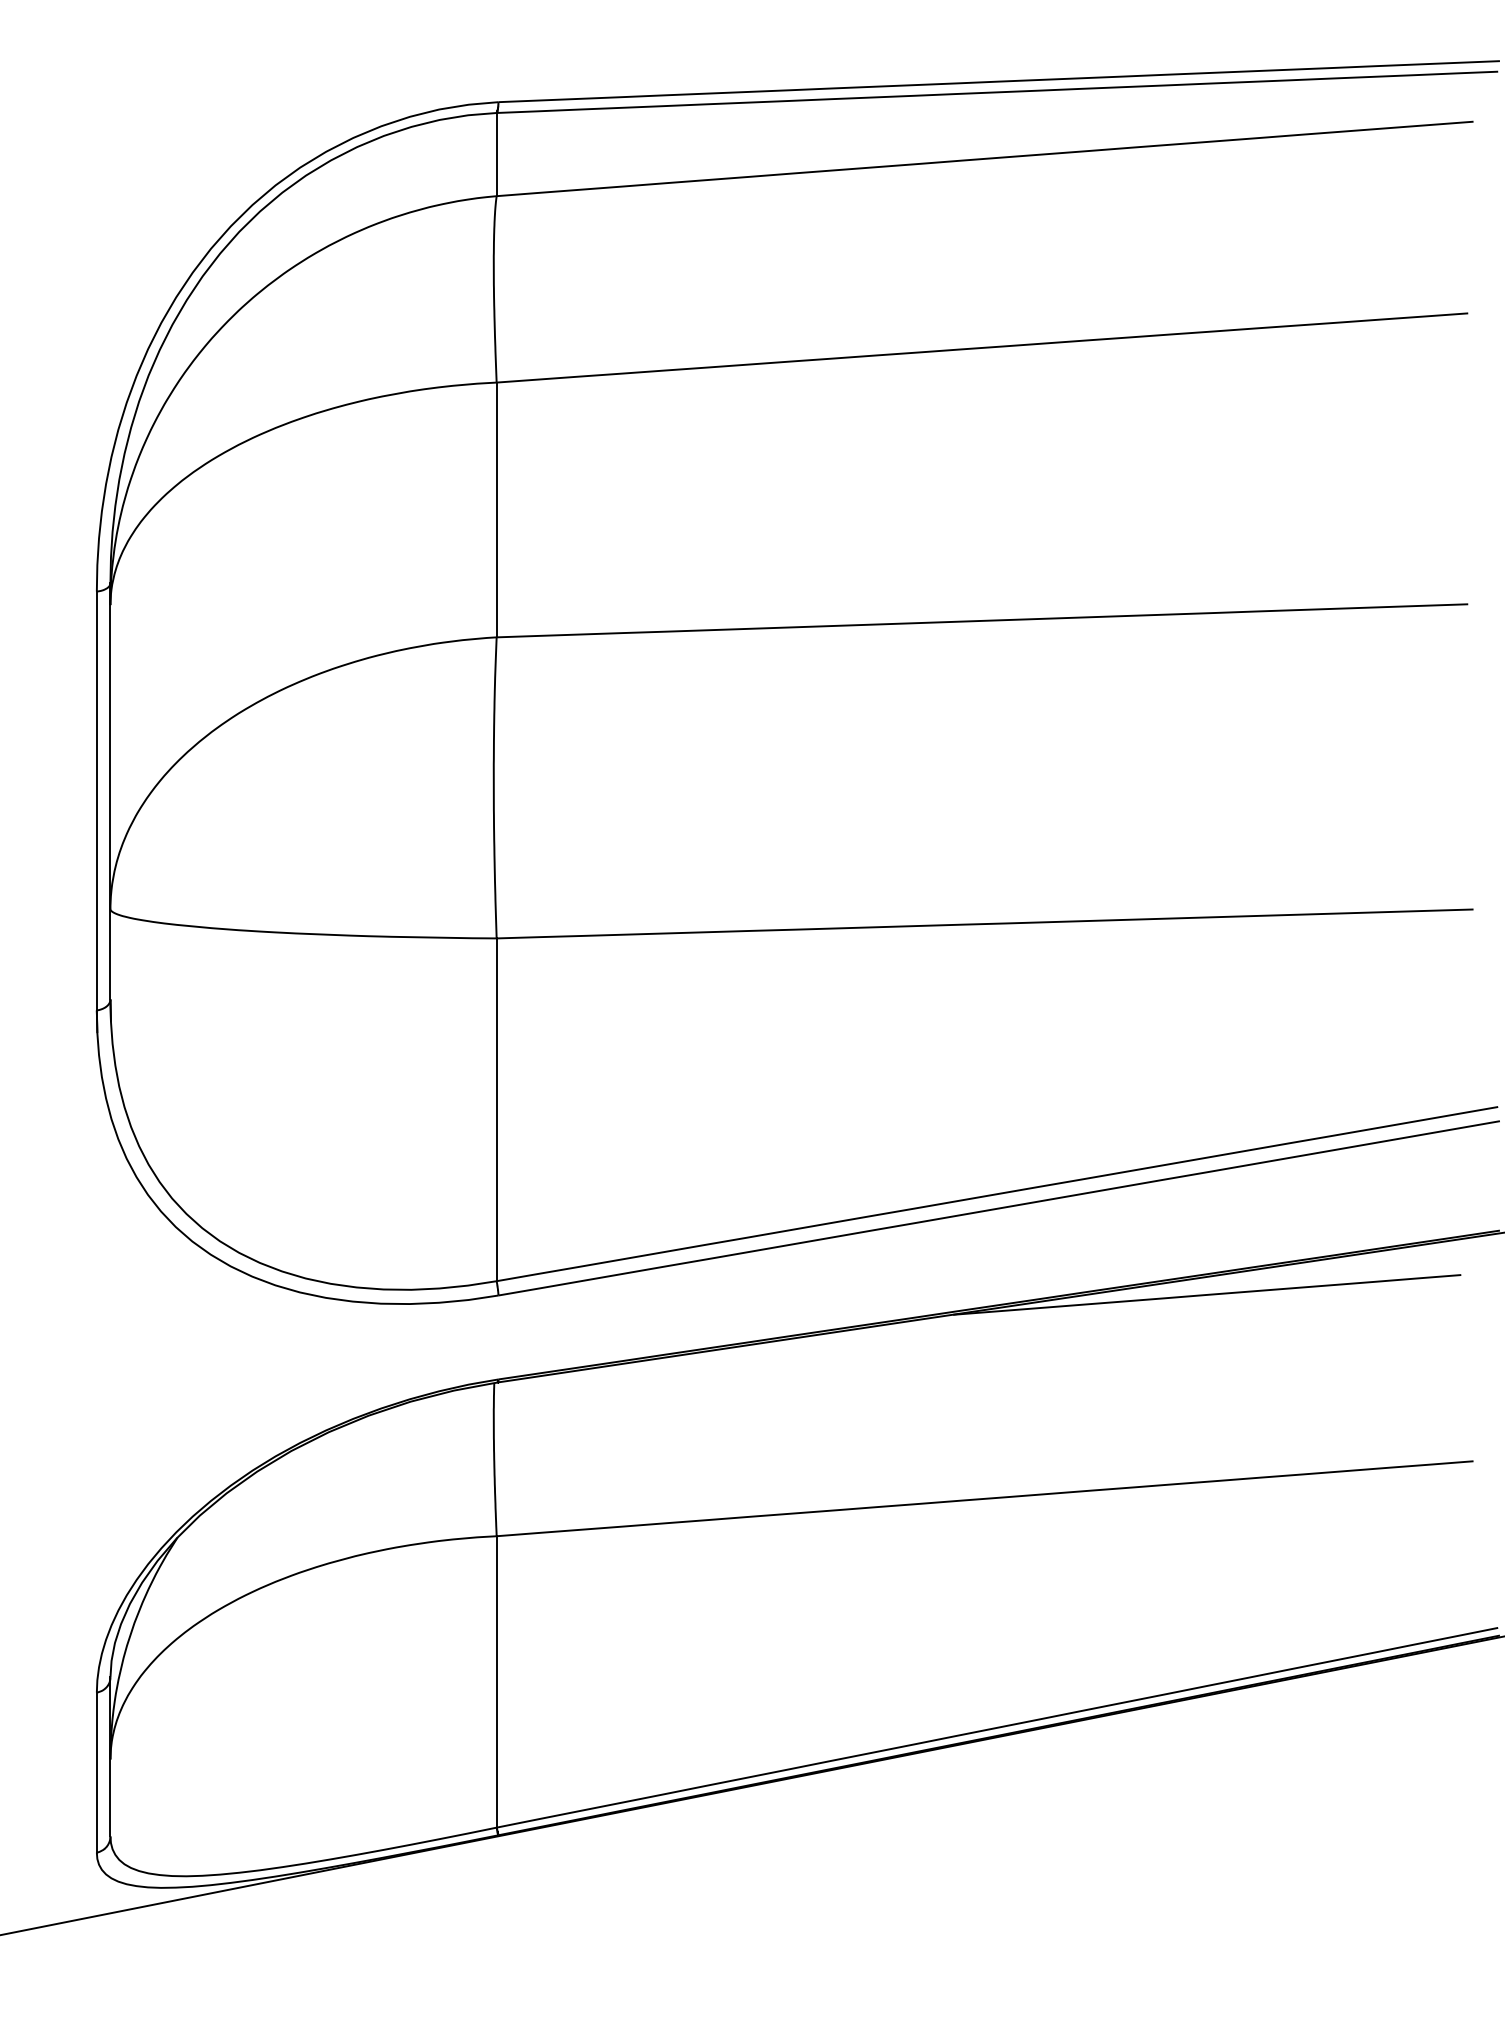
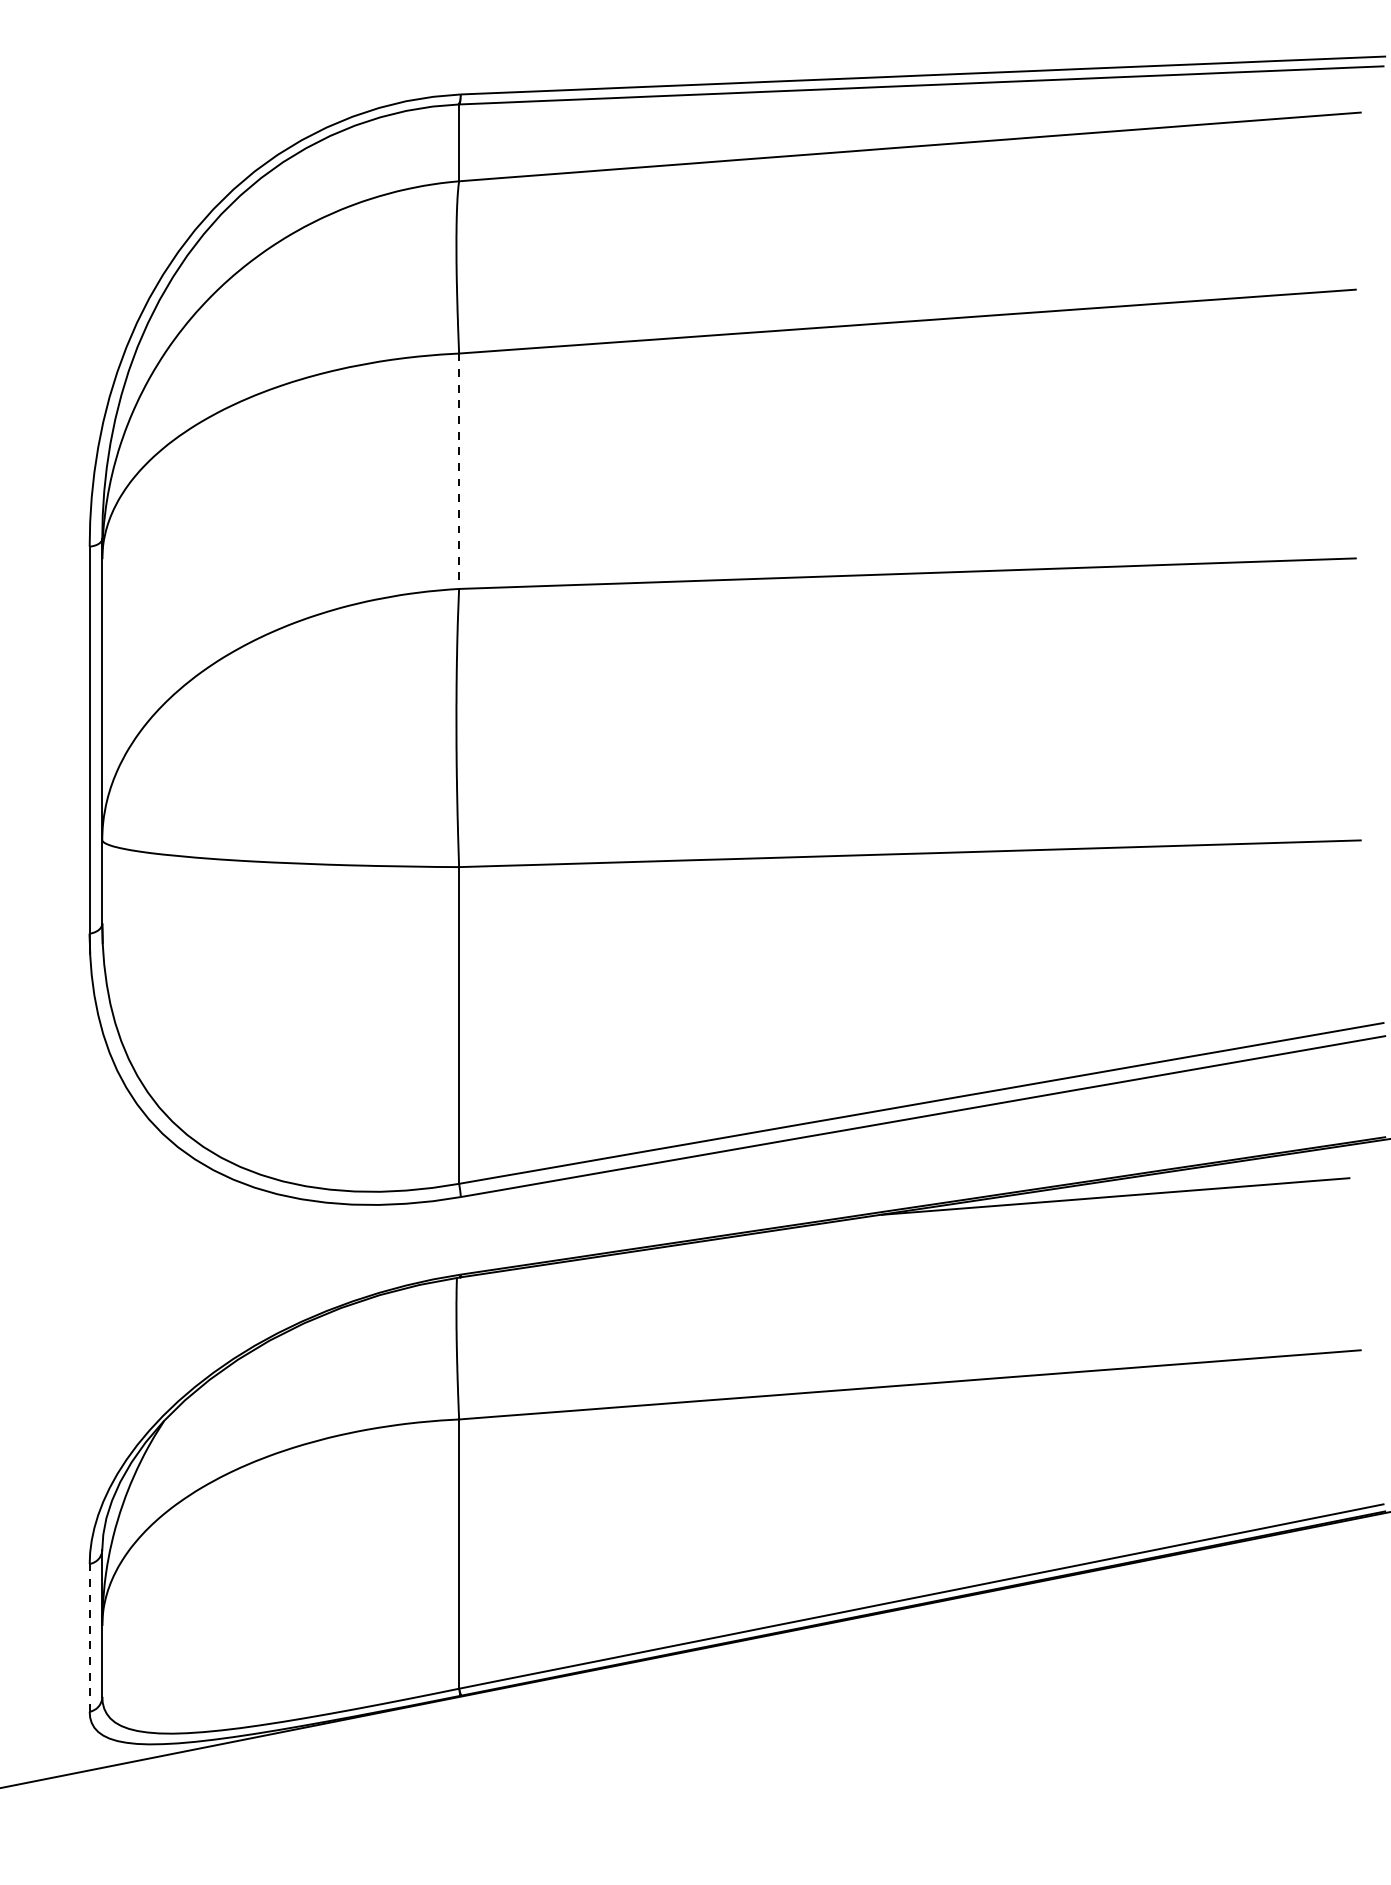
line: (497, 510) -> (459, 471), solid -> dashed
line: (96, 1772) -> (89, 1637), solid -> dashed

